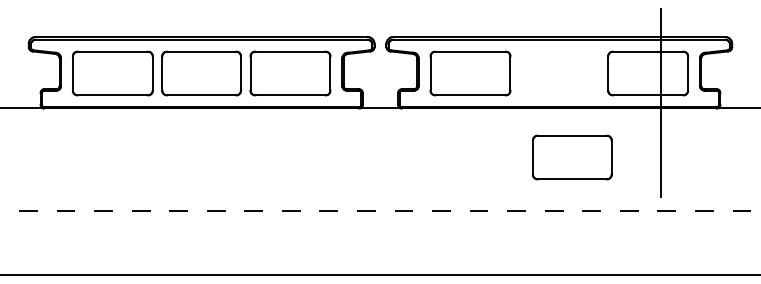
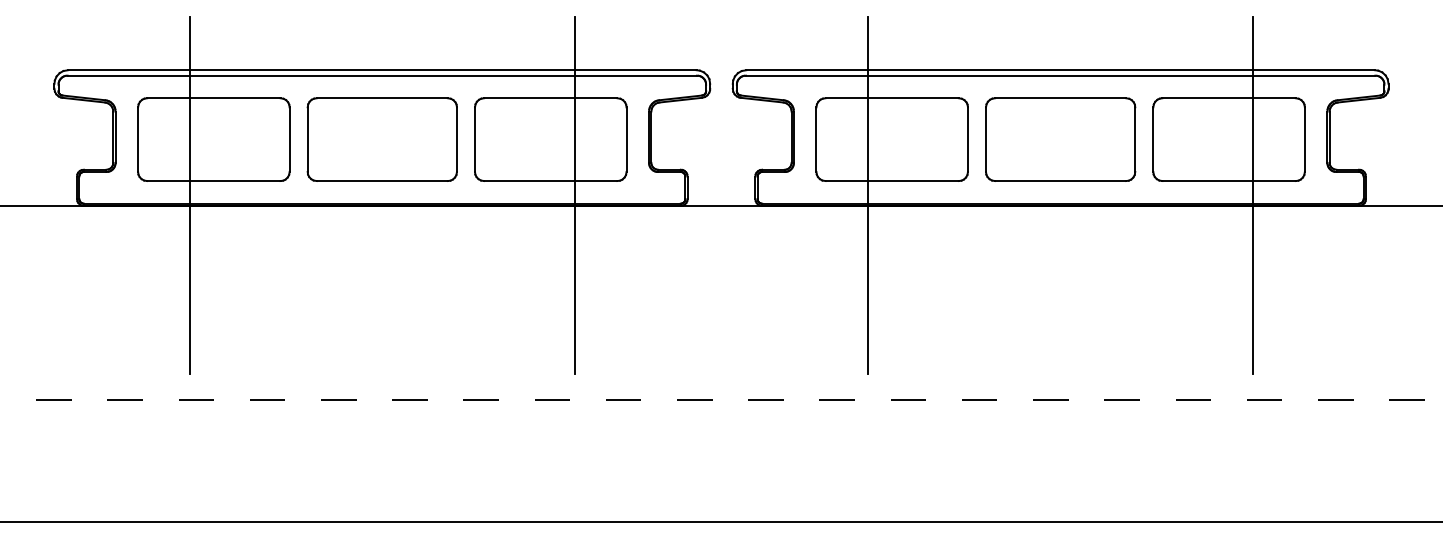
line: (100, 102) -> (190, 194), added
line: (303, 102) -> (575, 194), added
line: (457, 102) -> (867, 194), added
part: (572, 157) -> (1060, 139), moved

